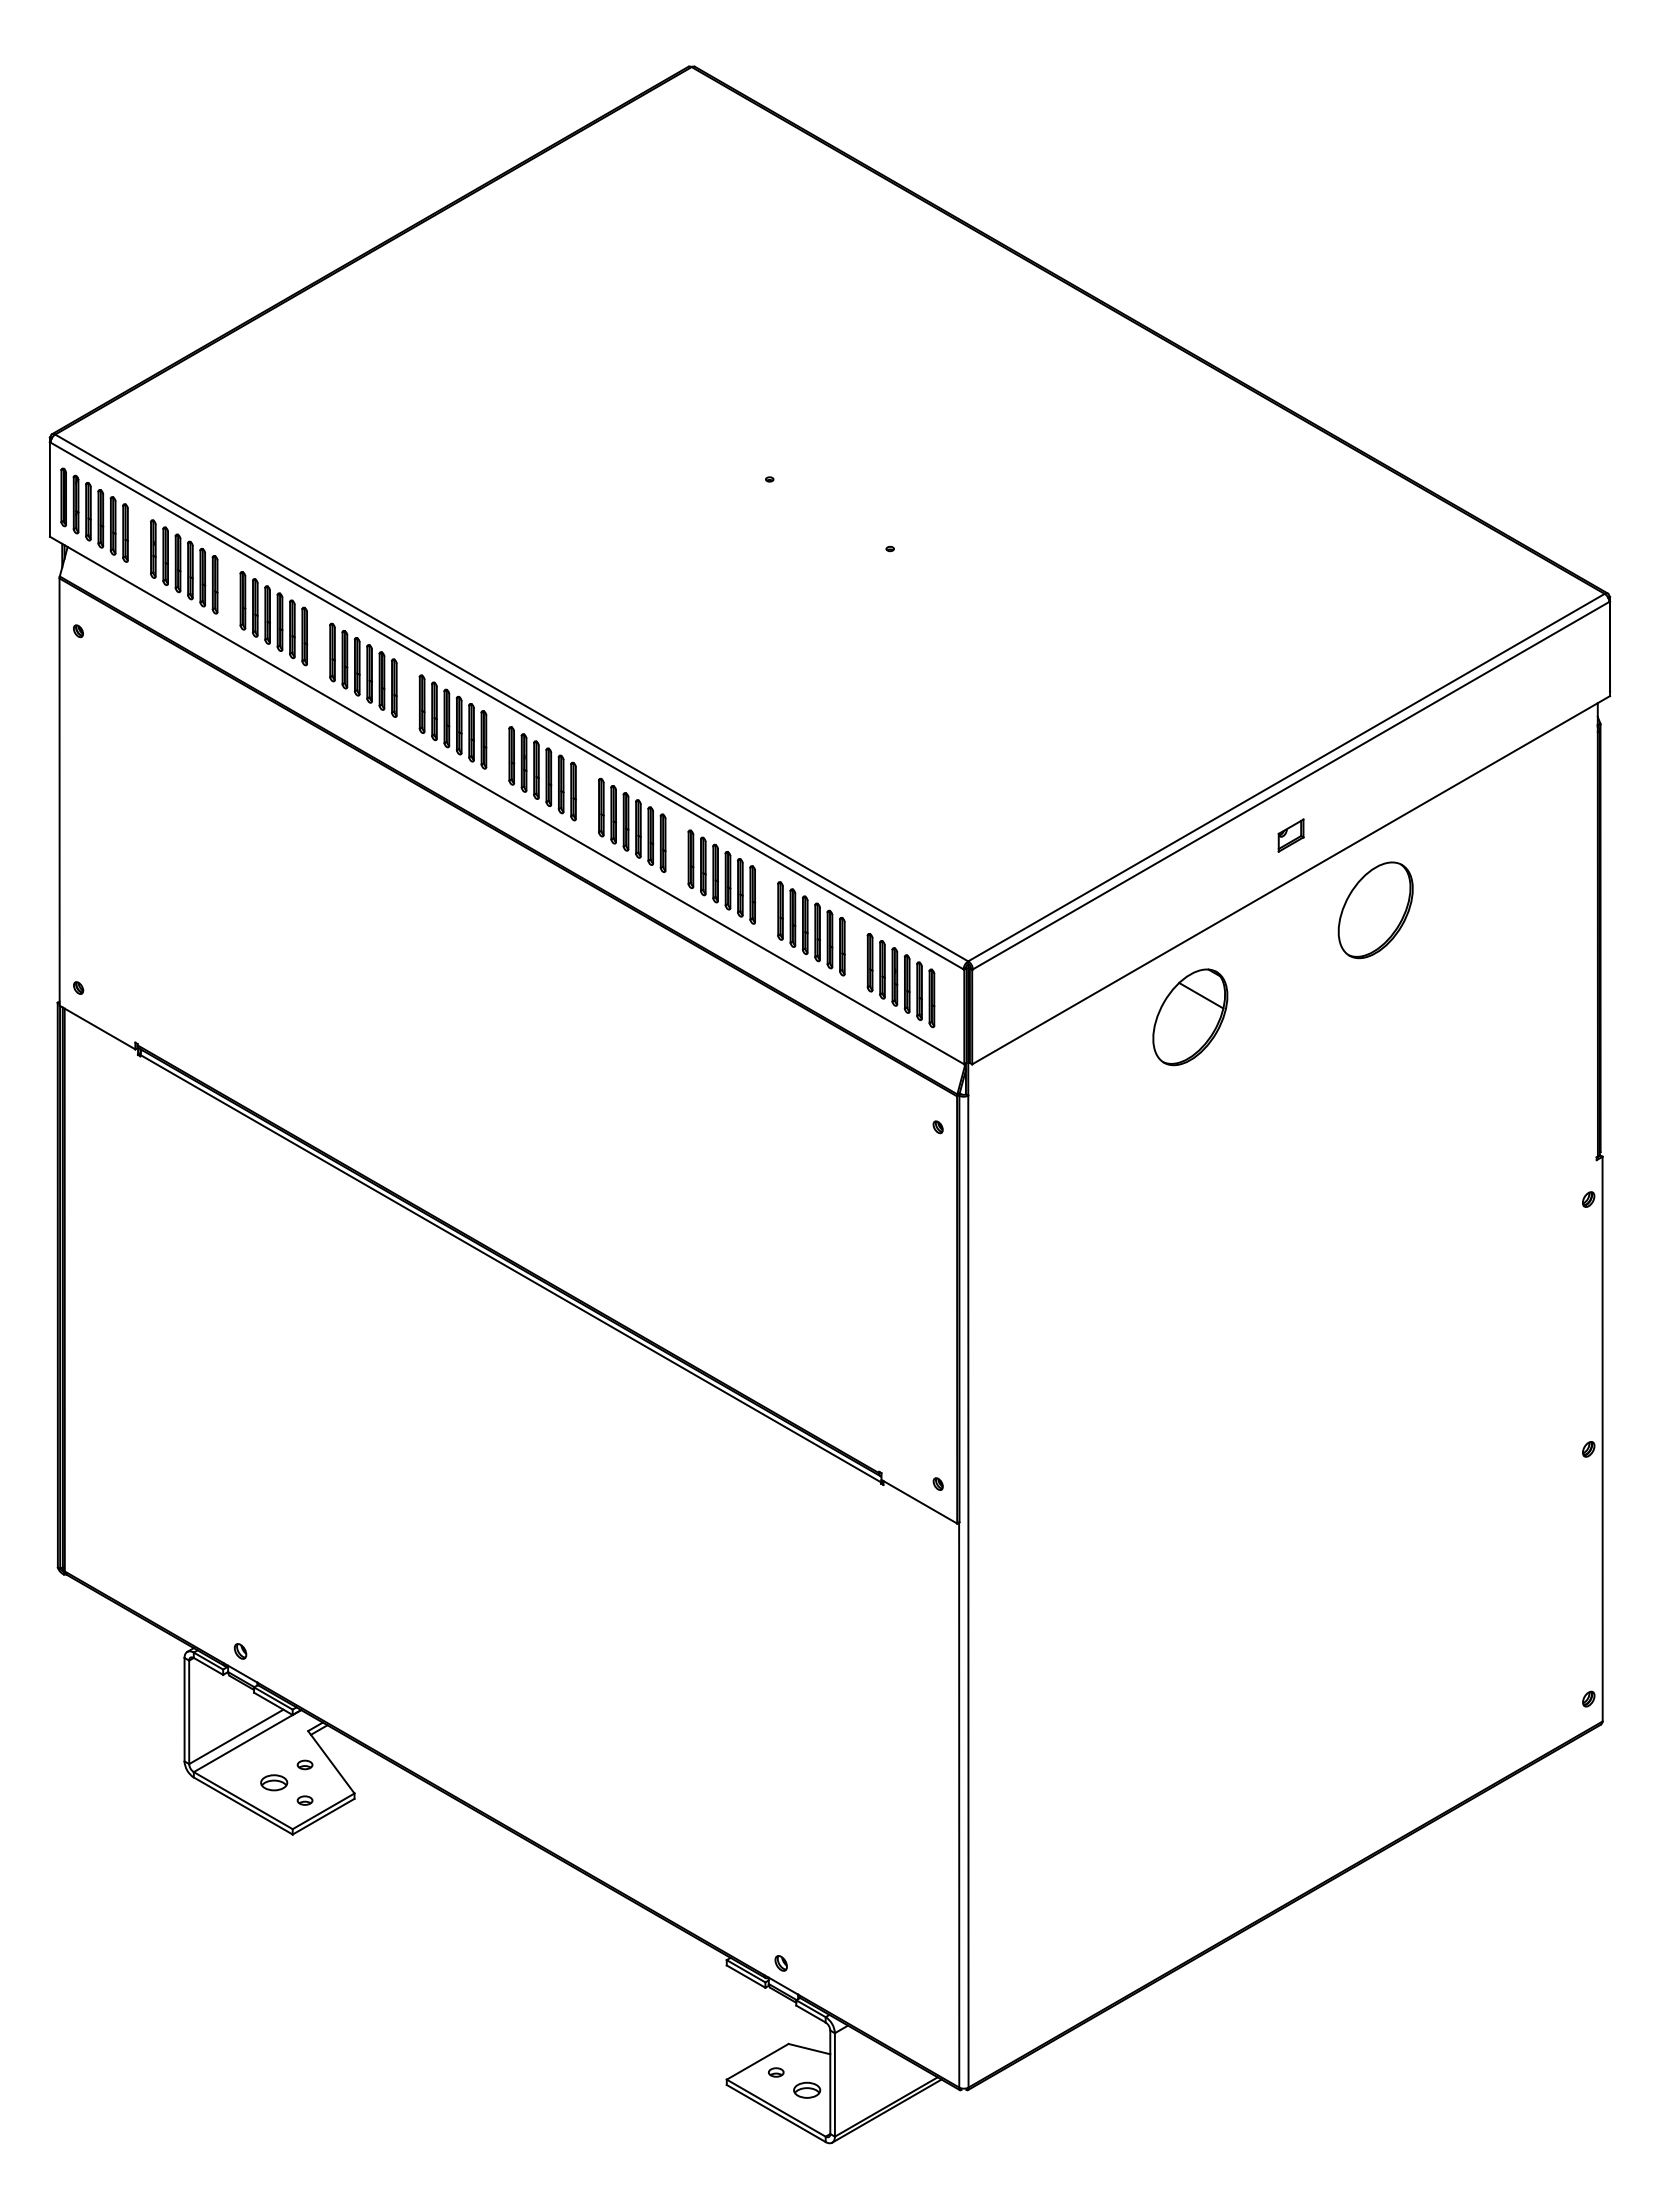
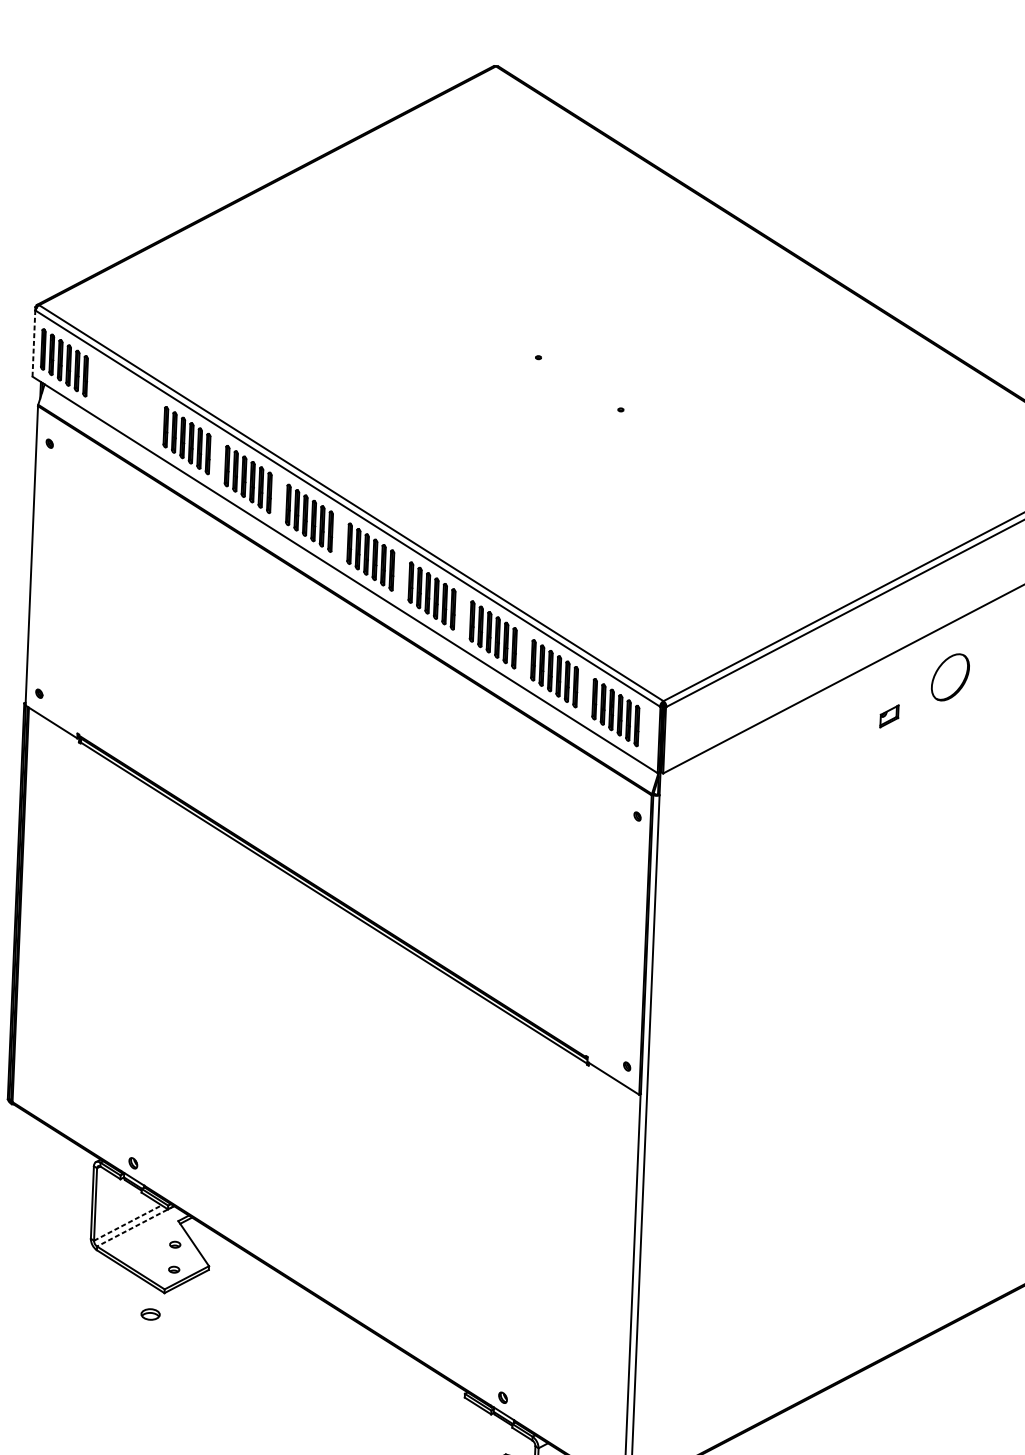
line: (49, 489) -> (33, 343), solid -> dashed
part: (184, 566) -> (125, 401), removed
part: (1290, 835) -> (889, 716), moved
part: (1375, 910) -> (950, 677), size x0.7
part: (1190, 1017) -> (817, 747), removed
line: (236, 1736) -> (128, 1222), solid -> dashed
line: (247, 1741) -> (135, 1226), solid -> dashed
part: (274, 1782) -> (150, 1314), moved

